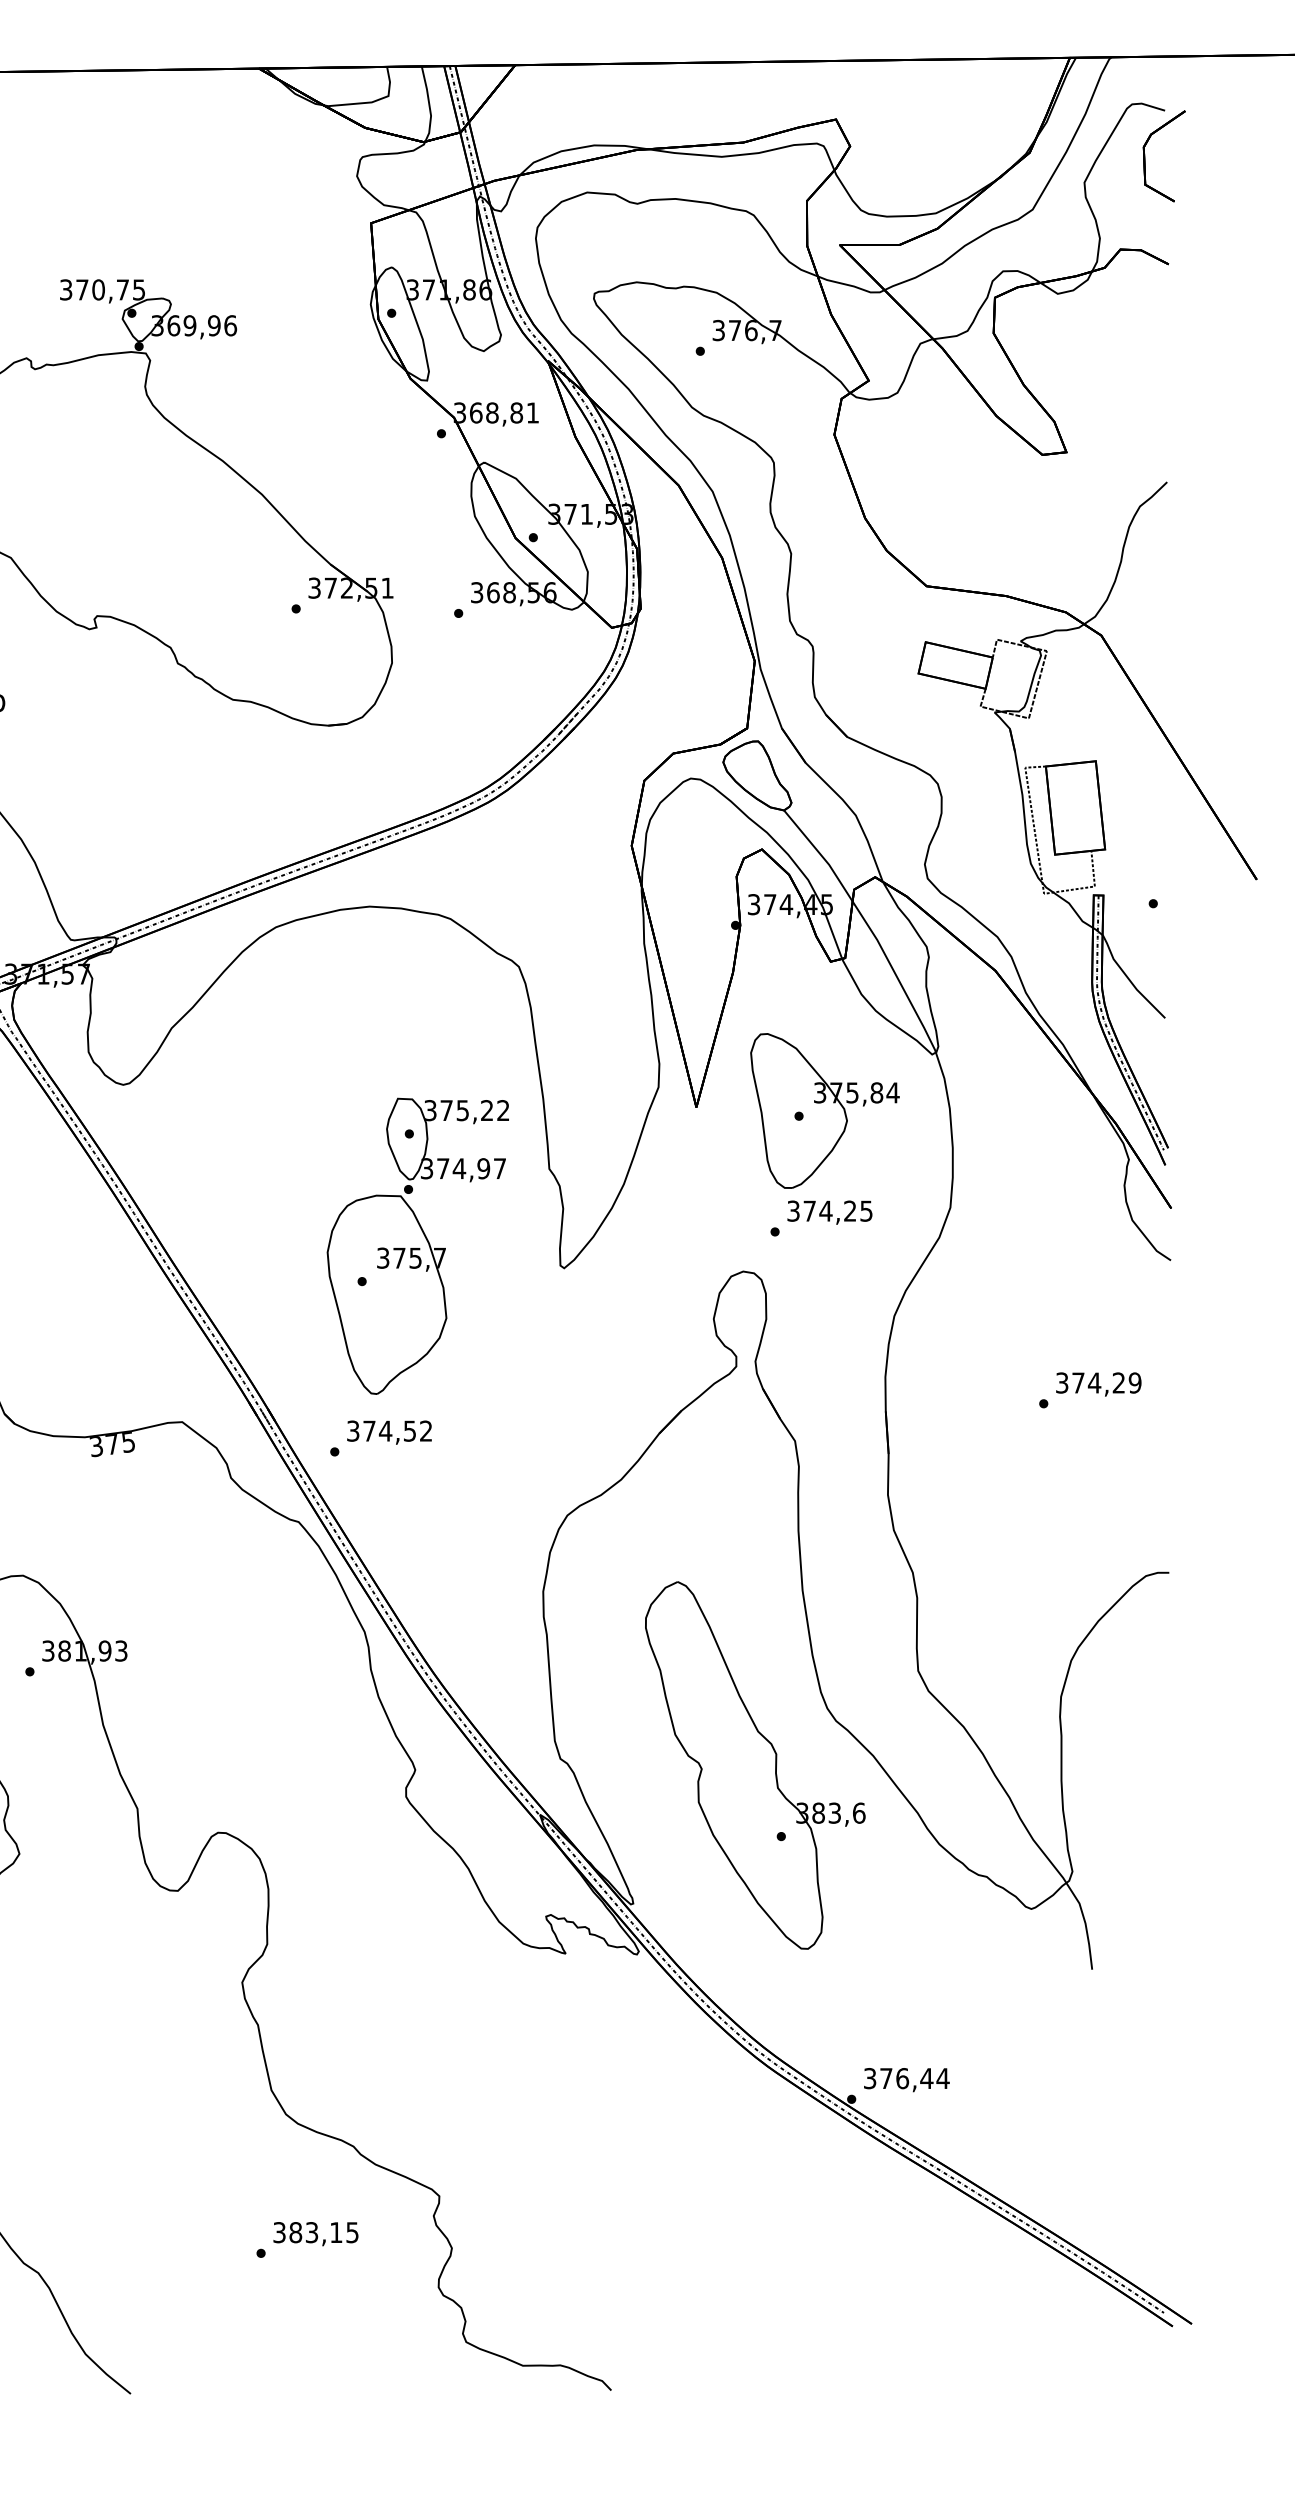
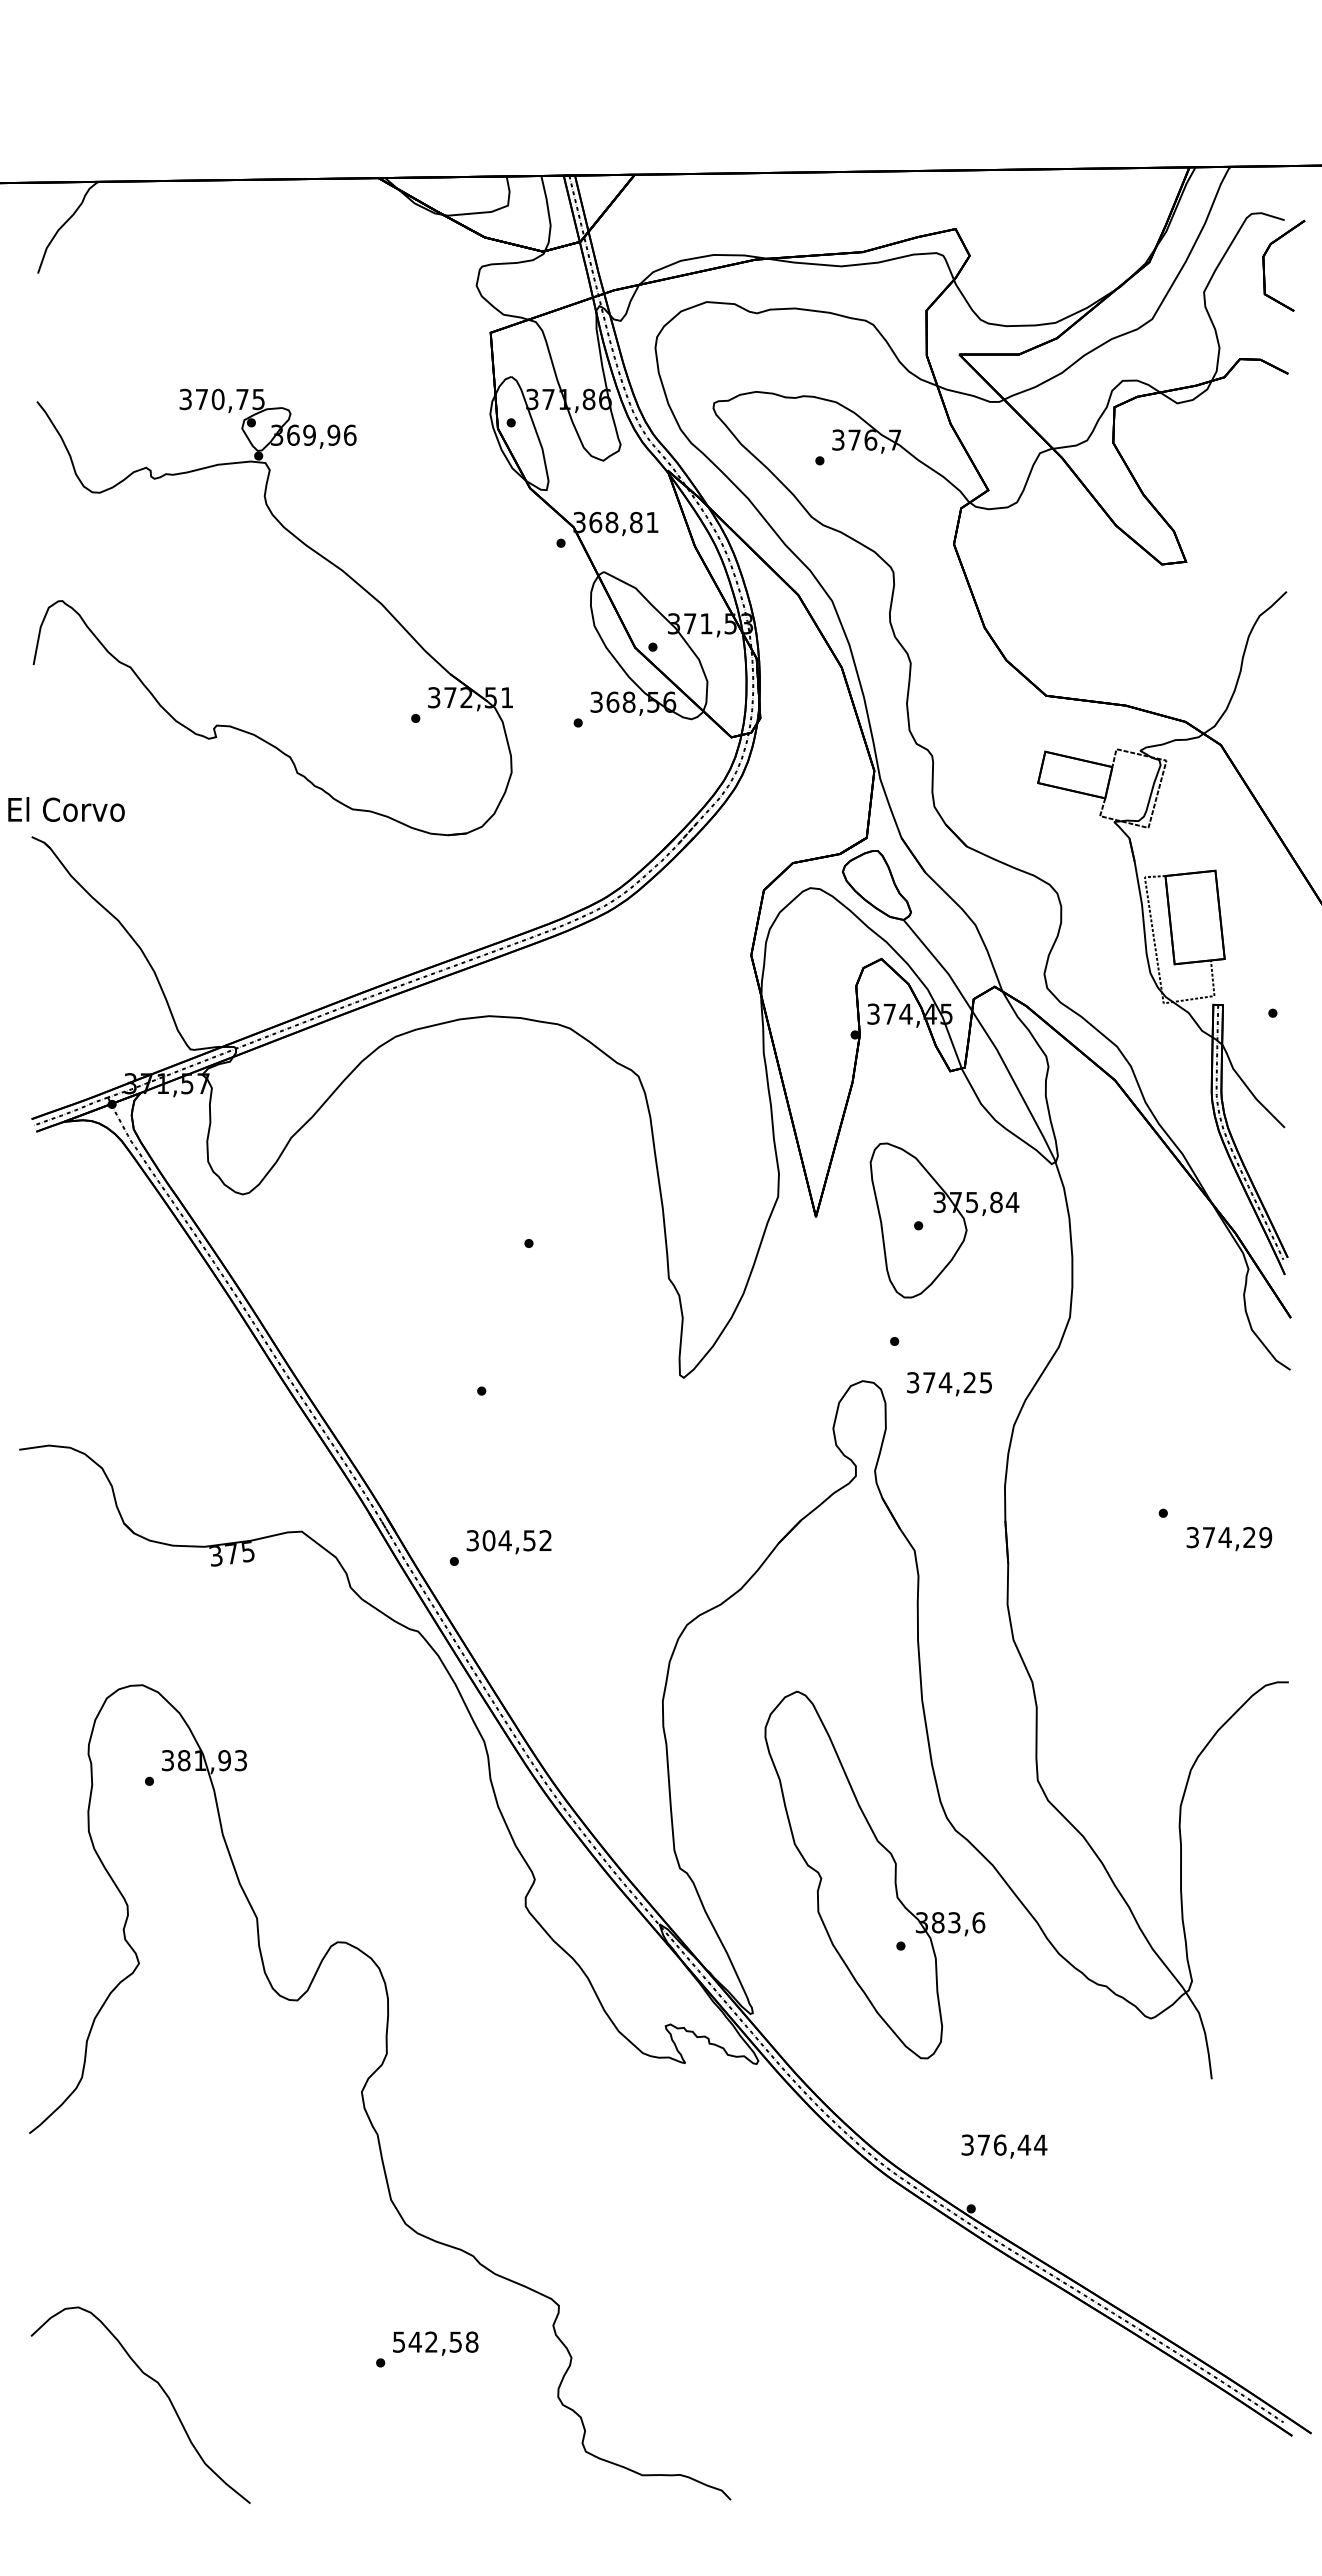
text: (829, 1212) -> (949, 1384), moved
part: (417, 1245) -> (537, 1355), removed
text: (1098, 1384) -> (1229, 1539), moved
text: (368, 1430) -> (488, 1540), 374,52 -> 304,52
text: (906, 2079) -> (1004, 2146), moved
text: (315, 2231) -> (435, 2341), 383,15 -> 542,58

